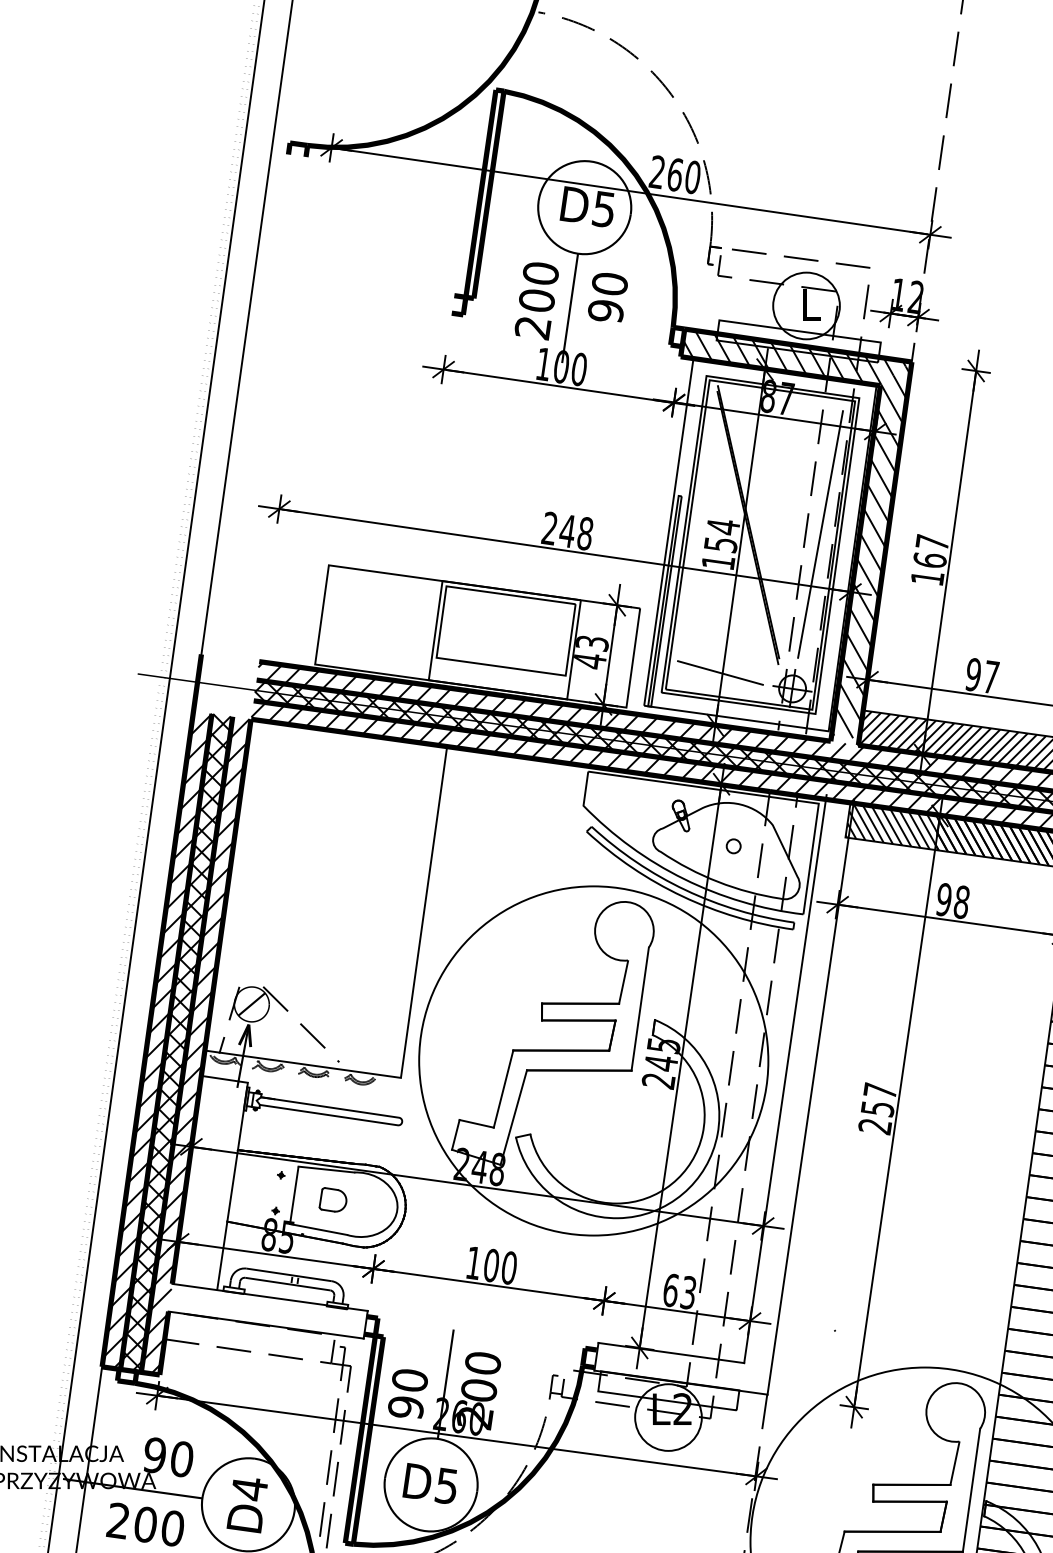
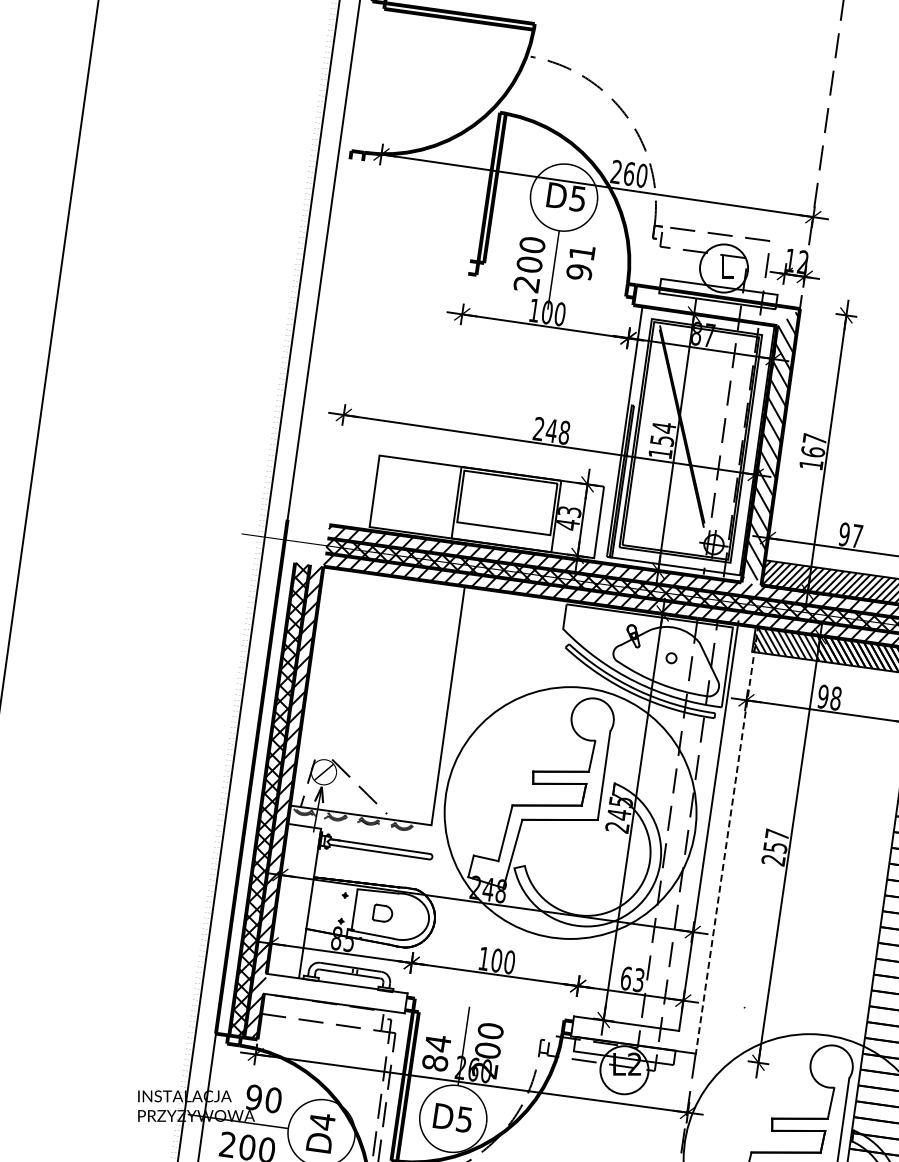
text: (610, 283) -> (582, 252), 90 -> 91
hatch: (794, 357) -> (715, 305), removed
line: (819, 534) -> (733, 433), removed
line: (719, 671) -> (661, 532), removed
hatch: (156, 1040) -> (255, 798), removed
line: (811, 1097) -> (727, 839), solid -> dashed
text: (407, 1394) -> (436, 1053), 90 -> 84

